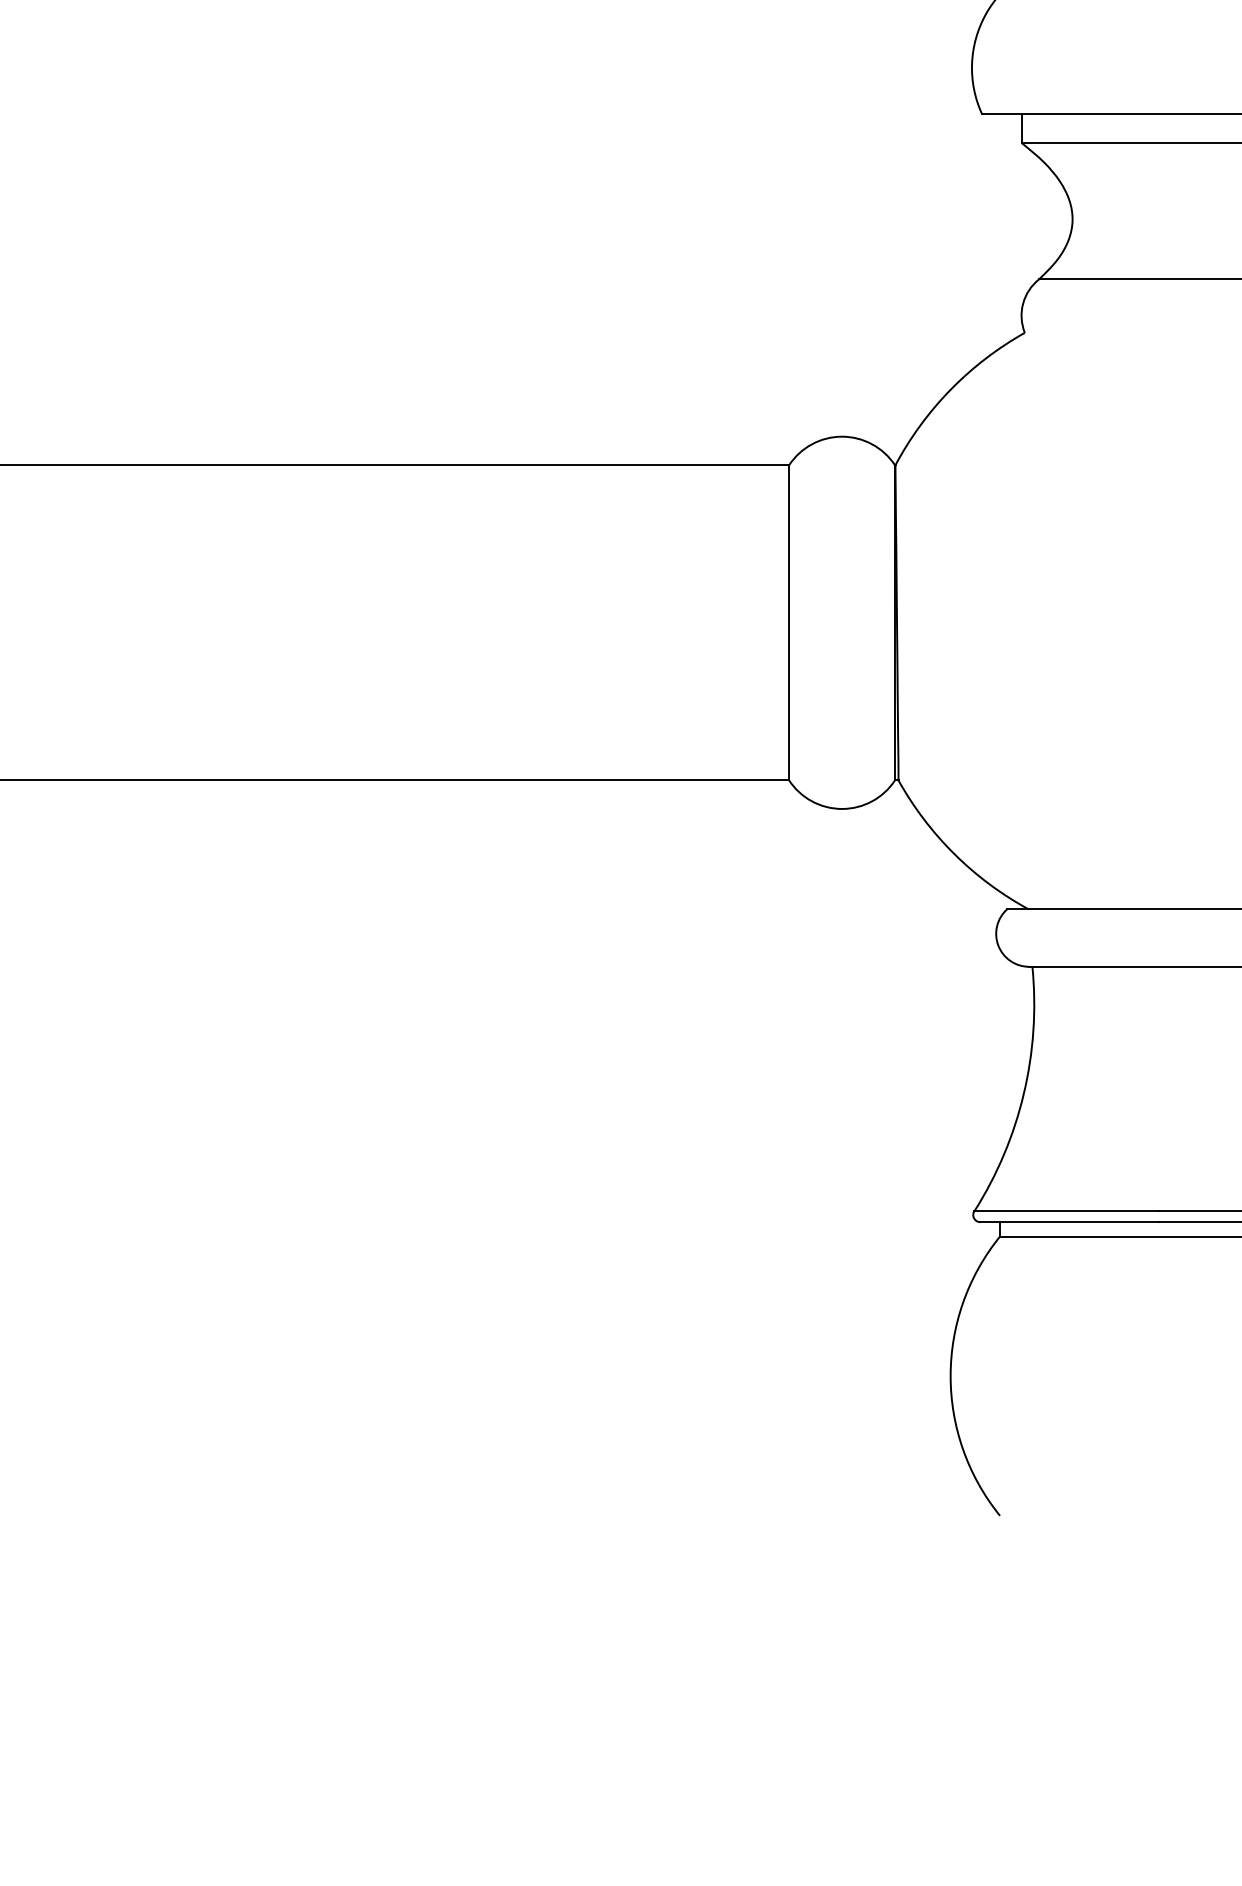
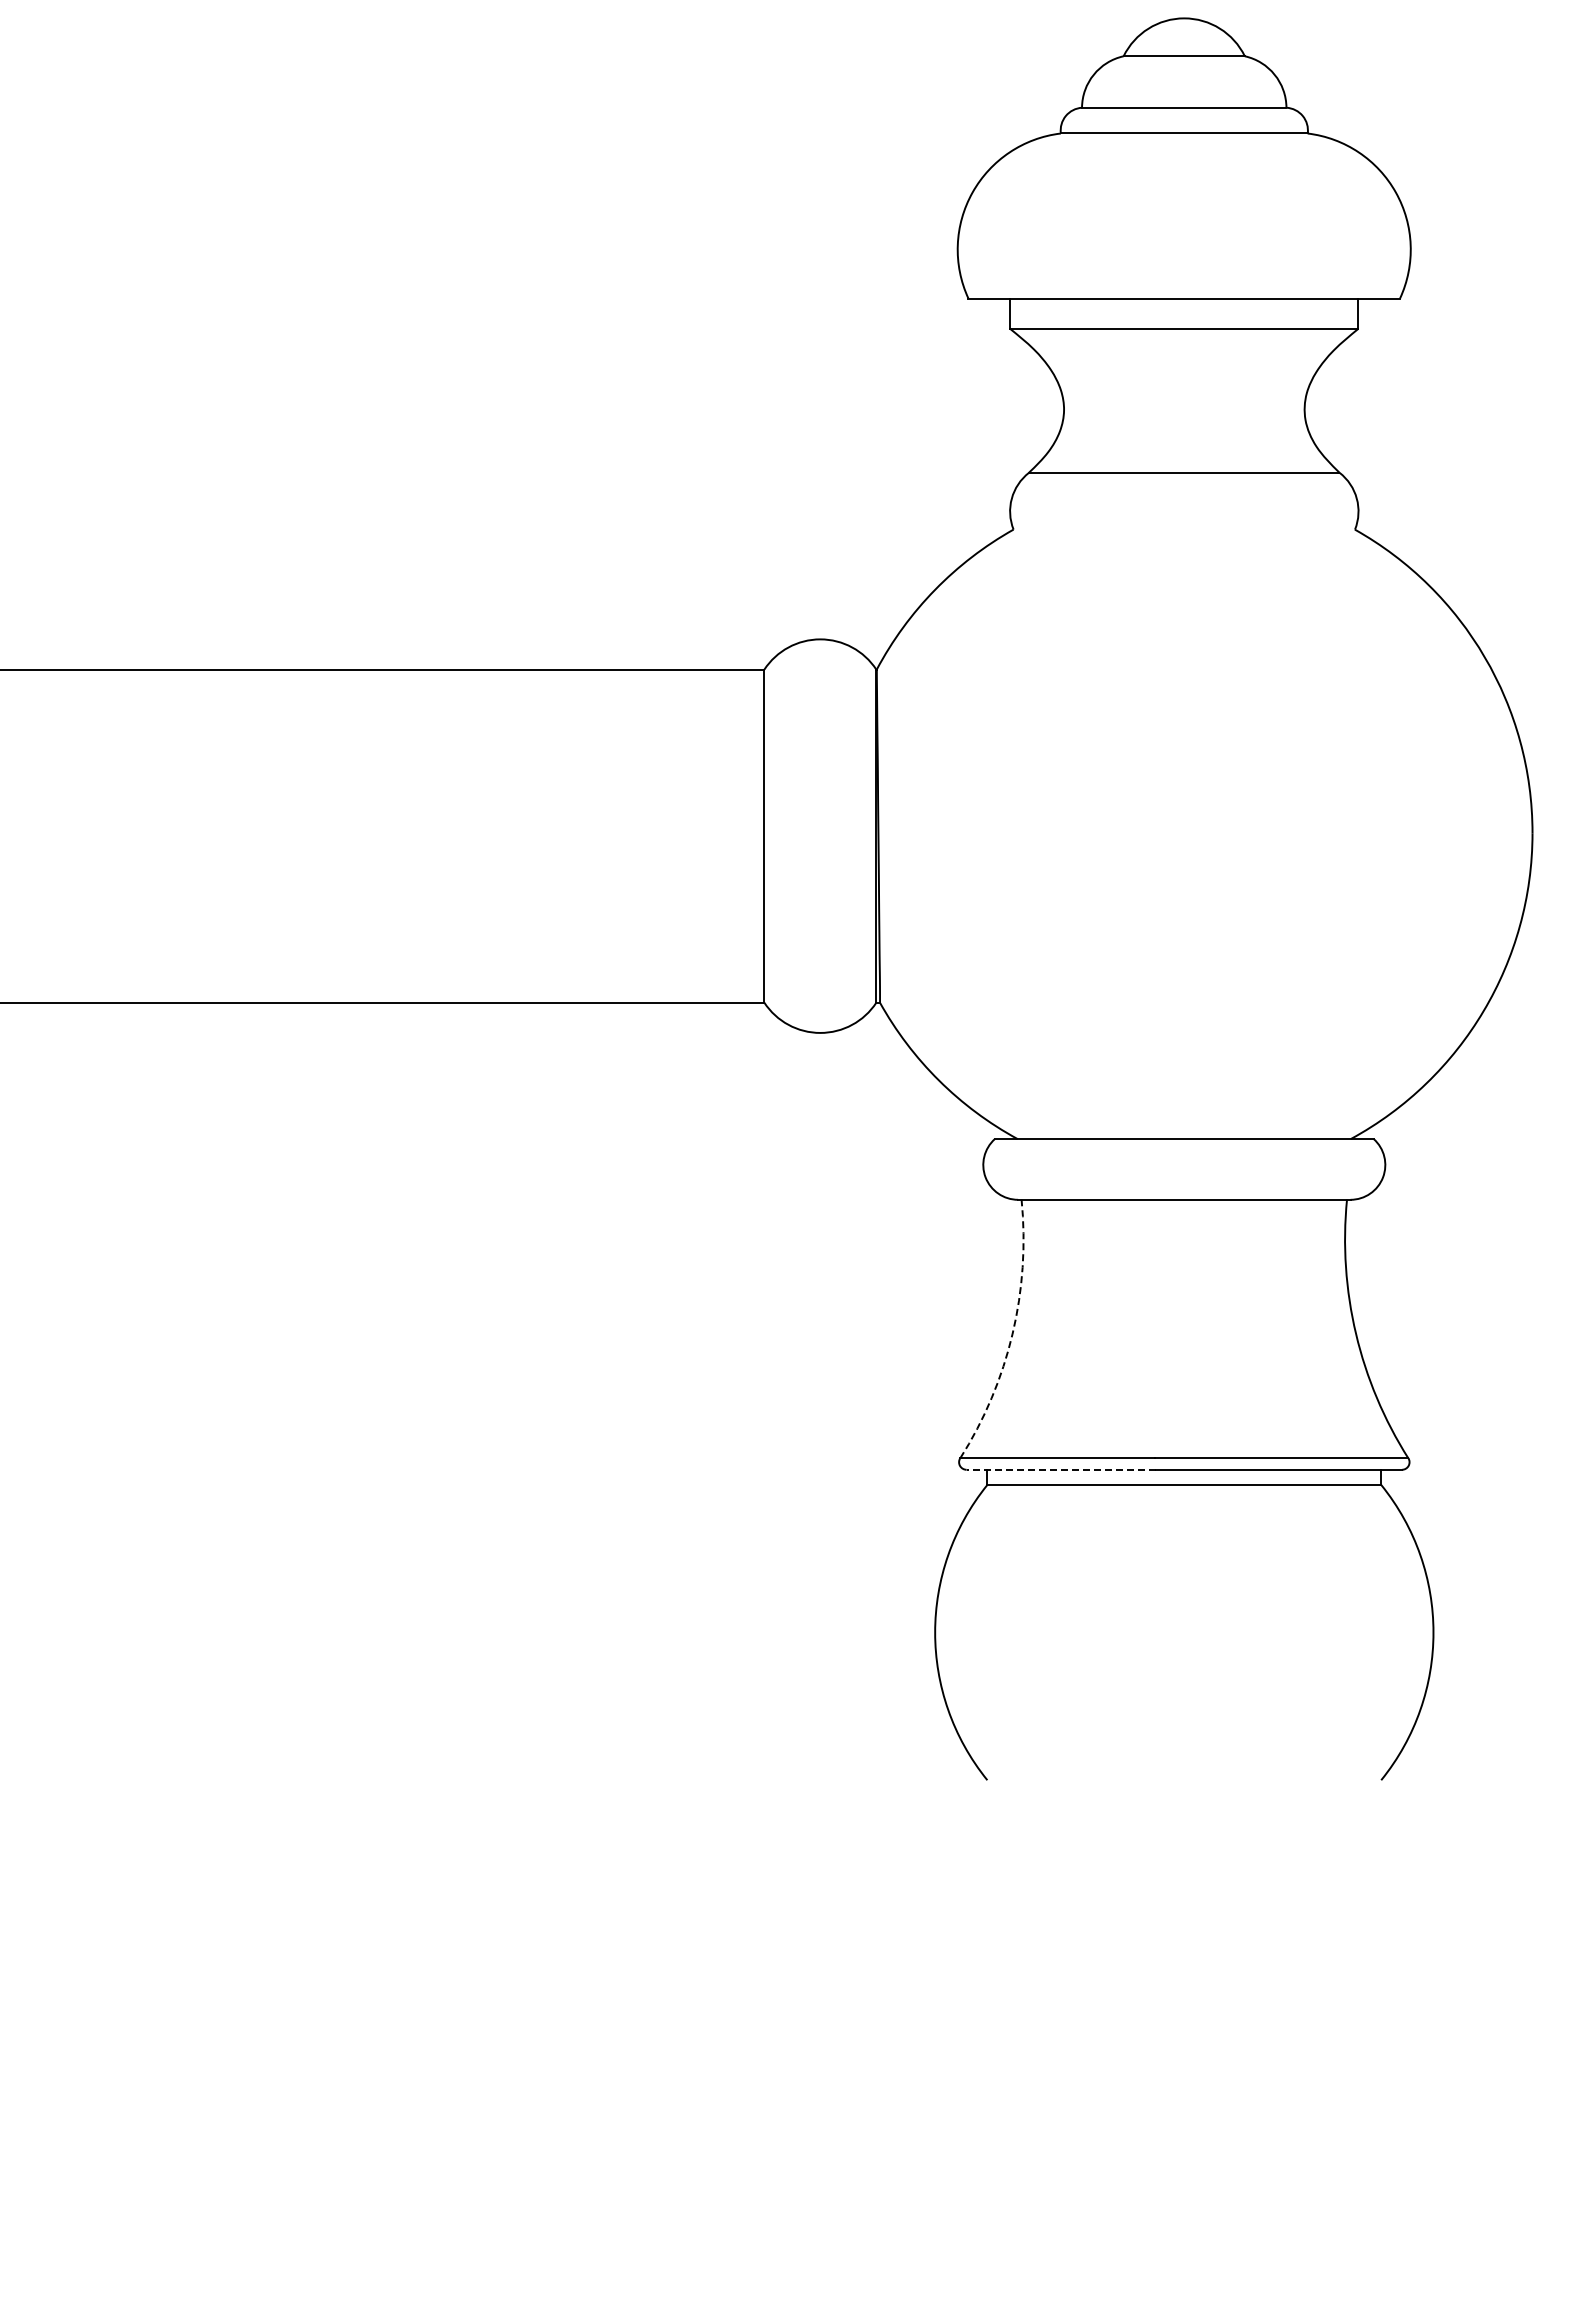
arc: (1023, 1094) -> (1012, 1334), solid -> dashed
line: (1070, 1221) -> (1061, 1469), solid -> dashed

